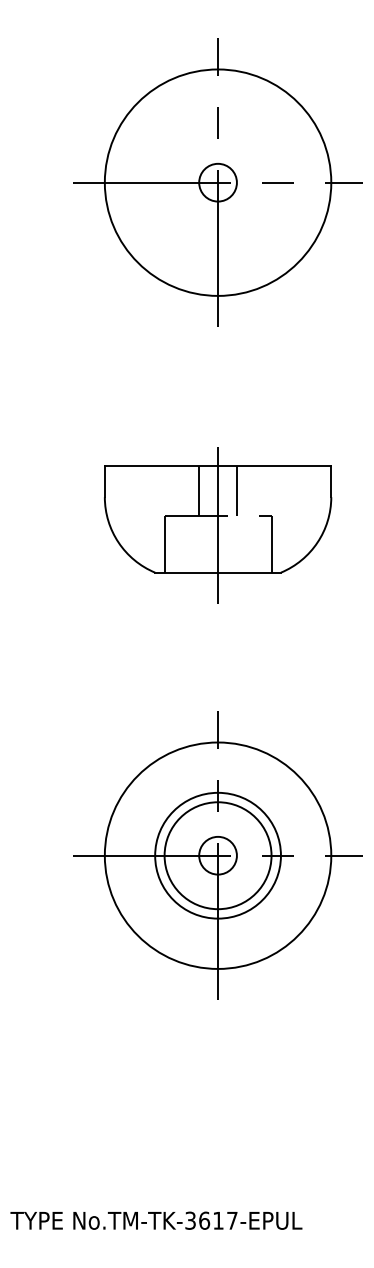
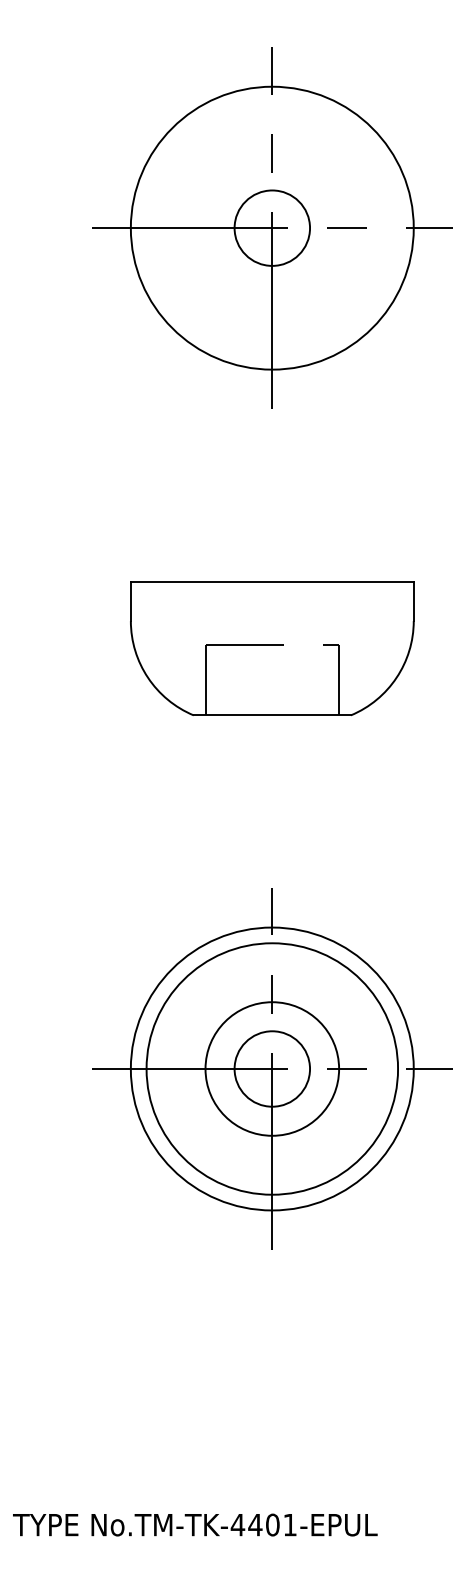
circle: (217, 182) -> (271, 227), size x1.6
line: (199, 490) -> (249, 612), removed
line: (236, 490) -> (295, 612), removed
line: (218, 519) -> (272, 648), removed
circle: (217, 855) -> (271, 1068), size x1.6
circle: (217, 855) -> (271, 1068), size x1.6
text: (210, 1220) -> (262, 1524), No.TM-TK-3617-EPUL -> No.TM-TK-4401-EPUL

